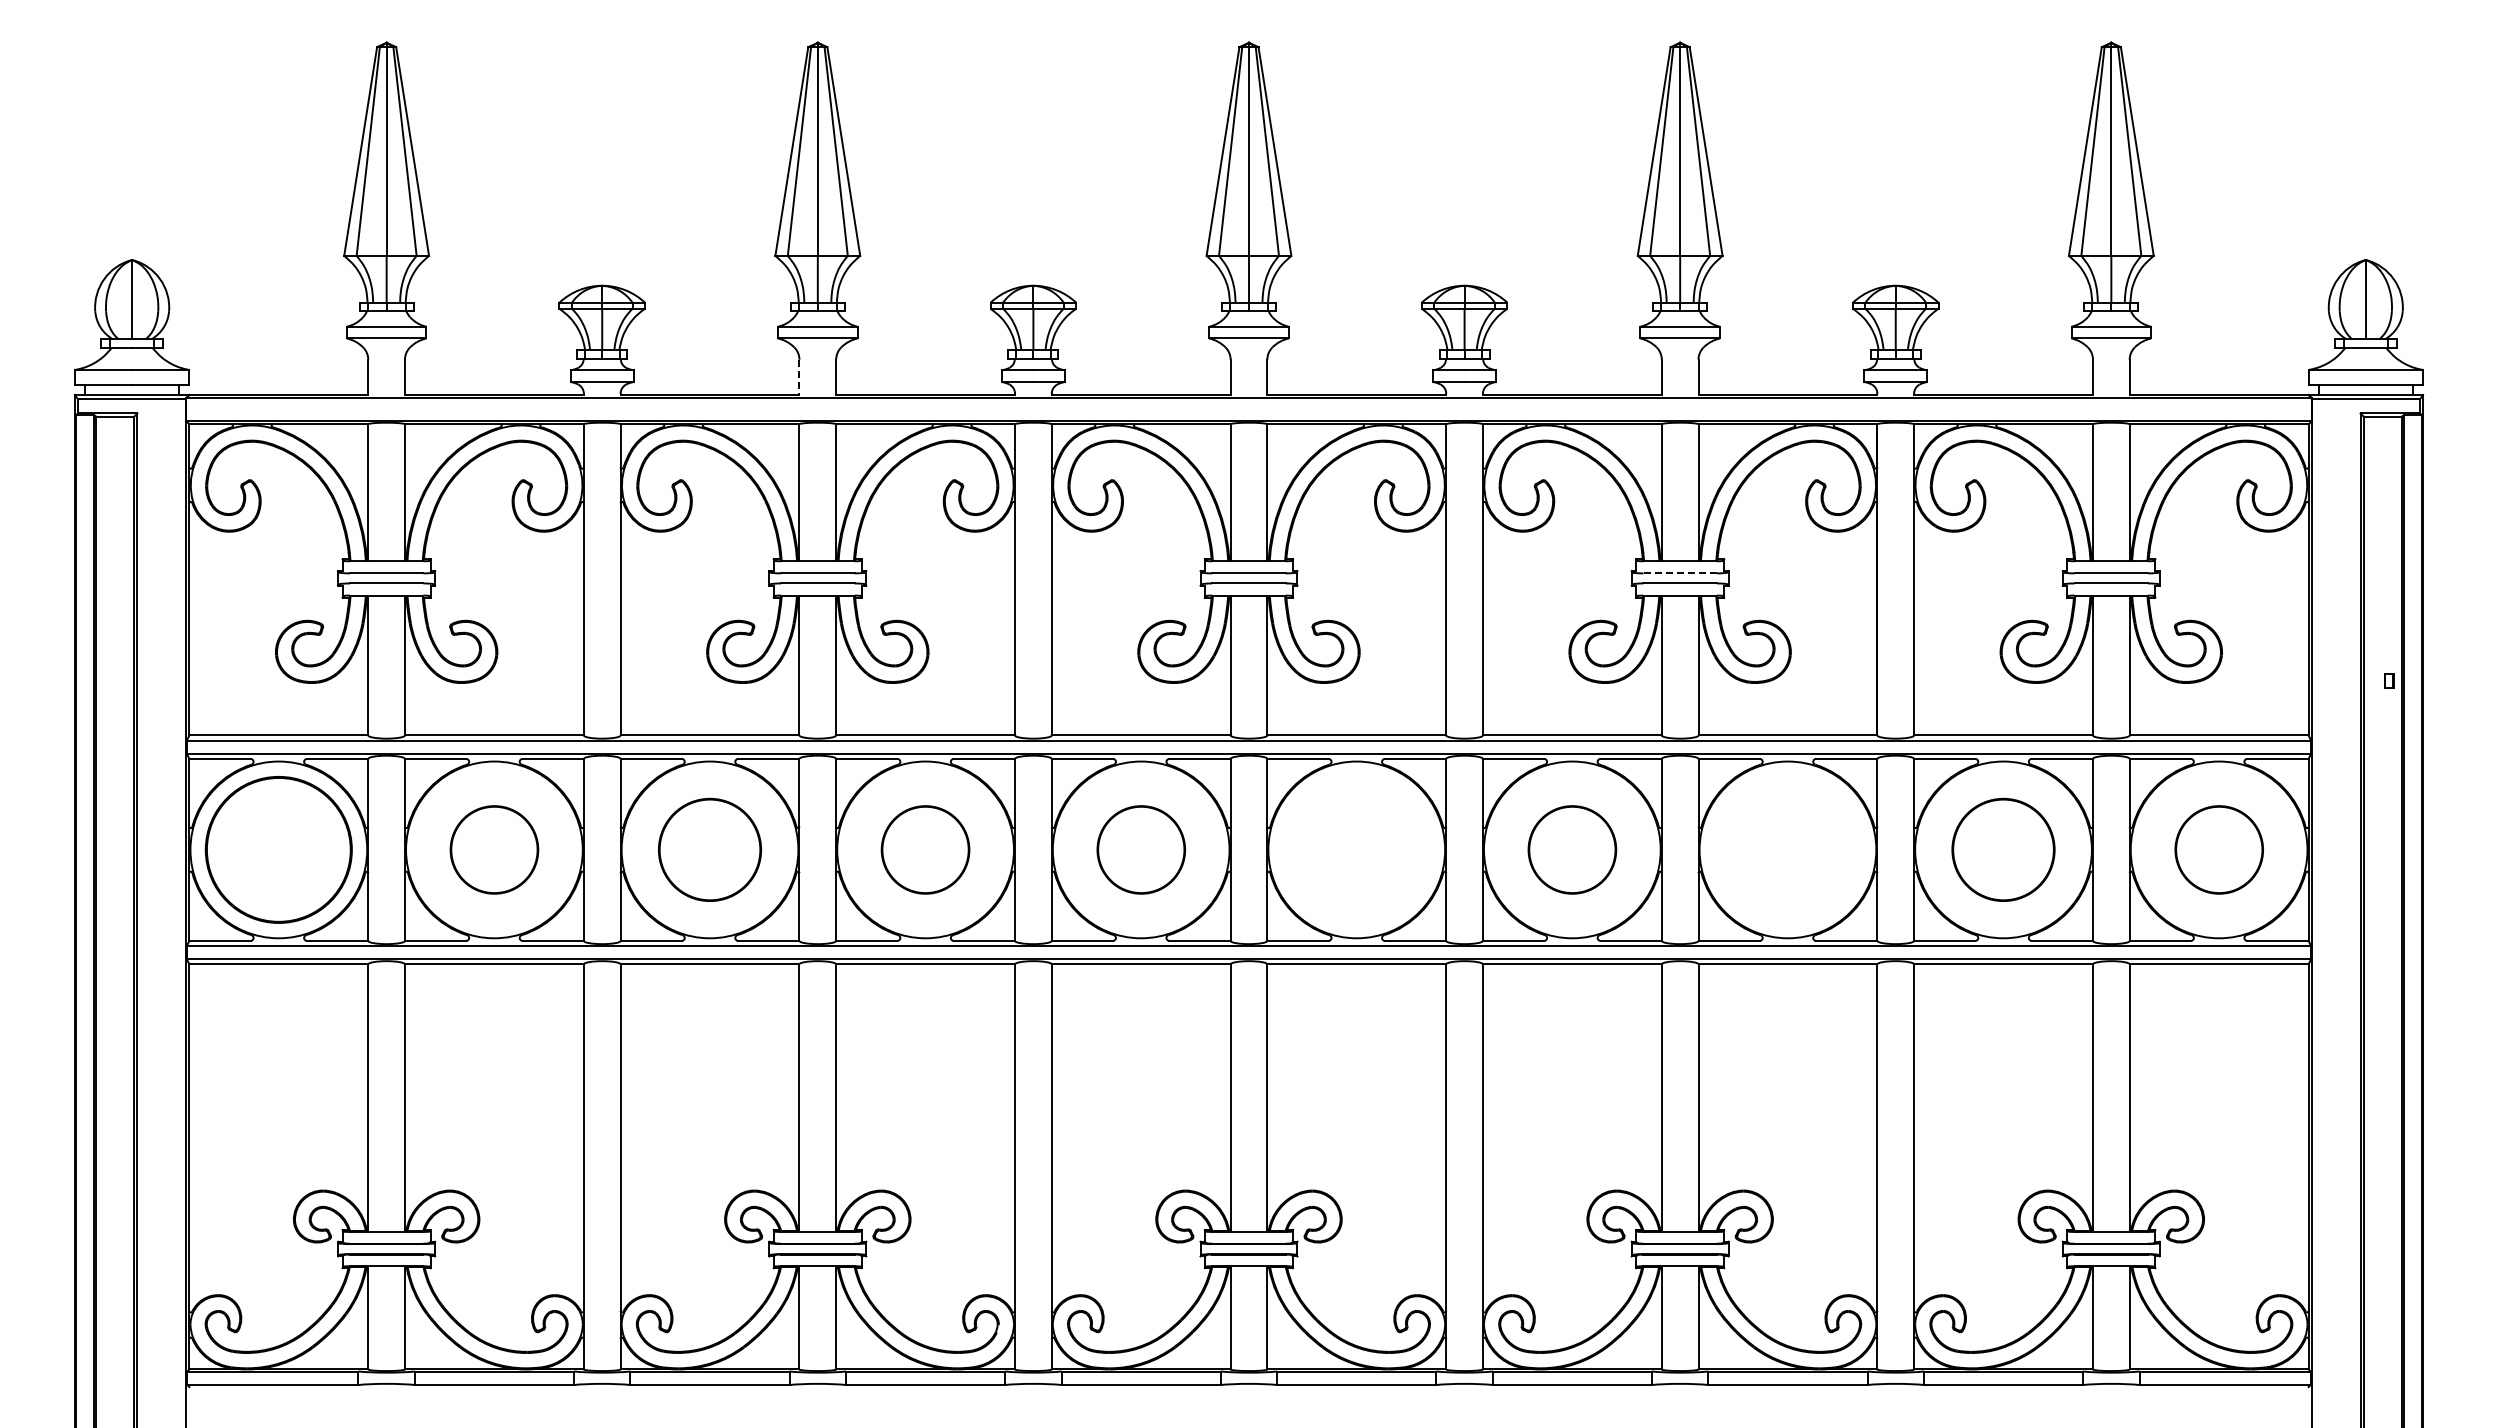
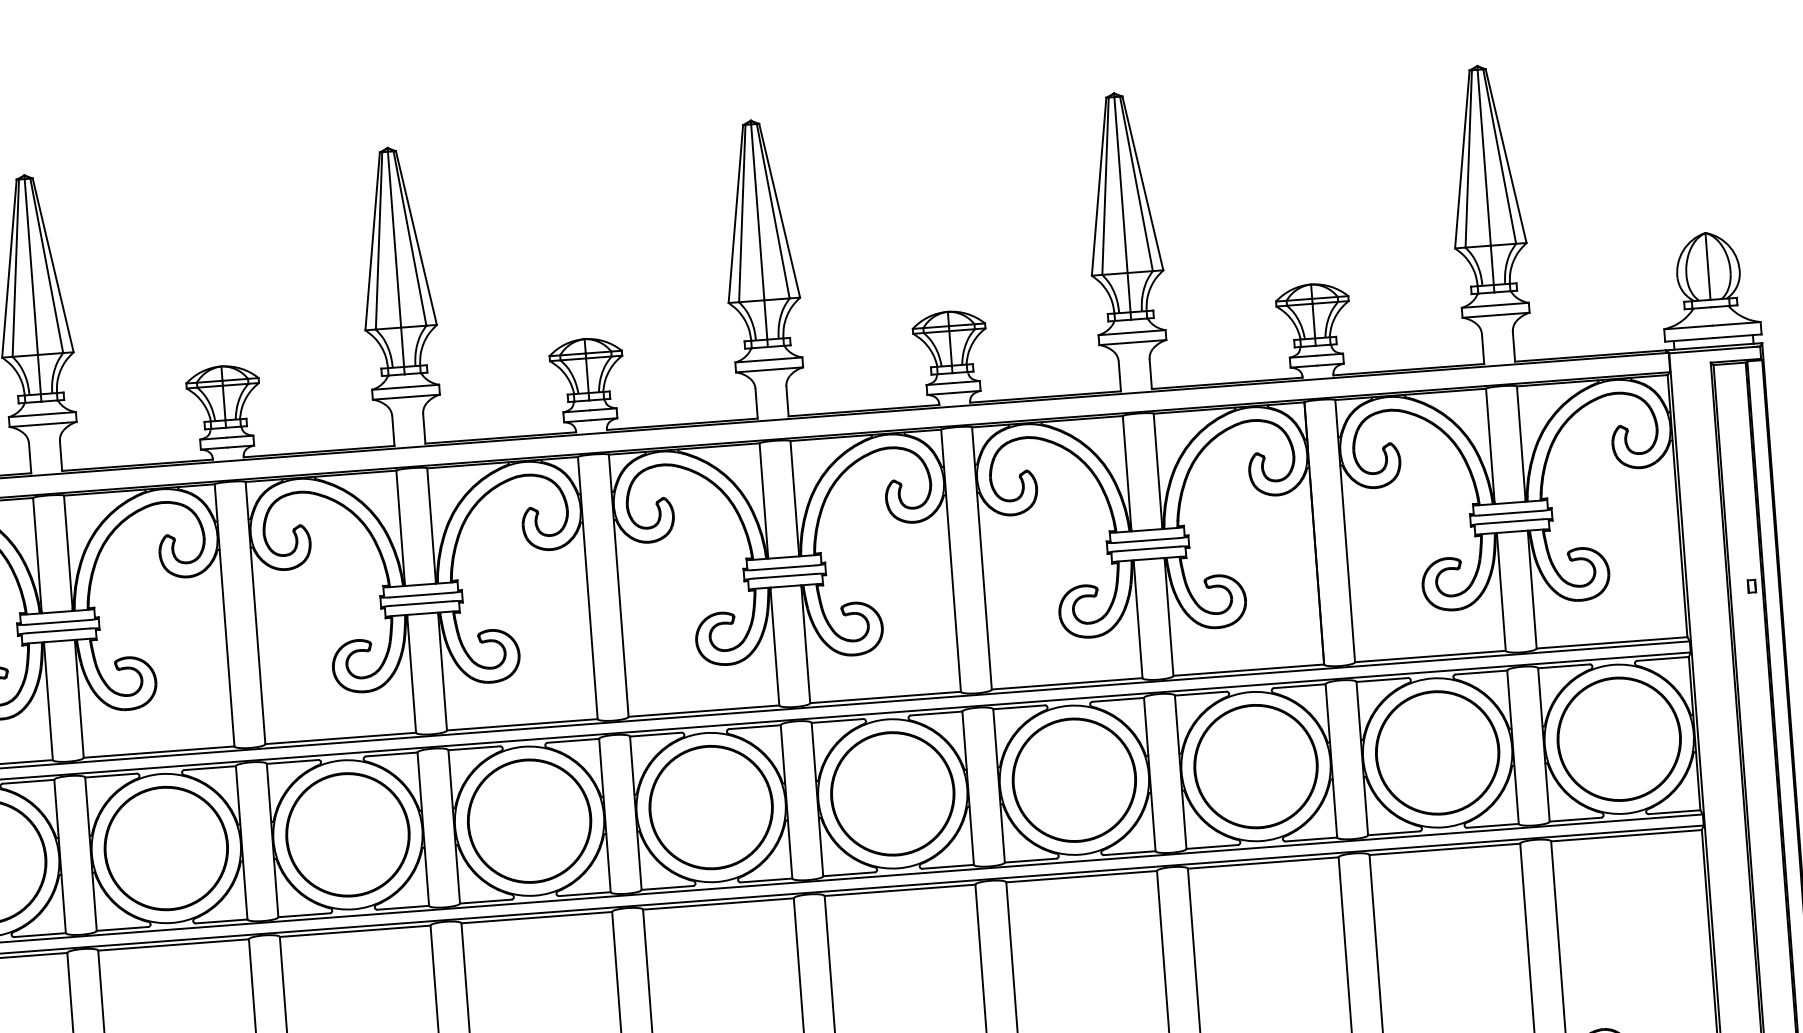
line: (799, 377) -> (393, 431), dashed -> solid
line: (1680, 573) -> (1148, 540), dashed -> solid
circle: (494, 849) -> (166, 848), size x1.67
circle: (709, 849) -> (347, 834), size x1.43
circle: (925, 849) -> (529, 820), size x1.67
circle: (1141, 849) -> (711, 807), size x1.67
circle: (1356, 849) -> (892, 793), added
circle: (1572, 849) -> (1074, 779), size x1.67
circle: (1787, 849) -> (1255, 766), added
circle: (2003, 849) -> (1437, 752), size x1.43
part: (2219, 849) -> (1619, 738), size x1.67

